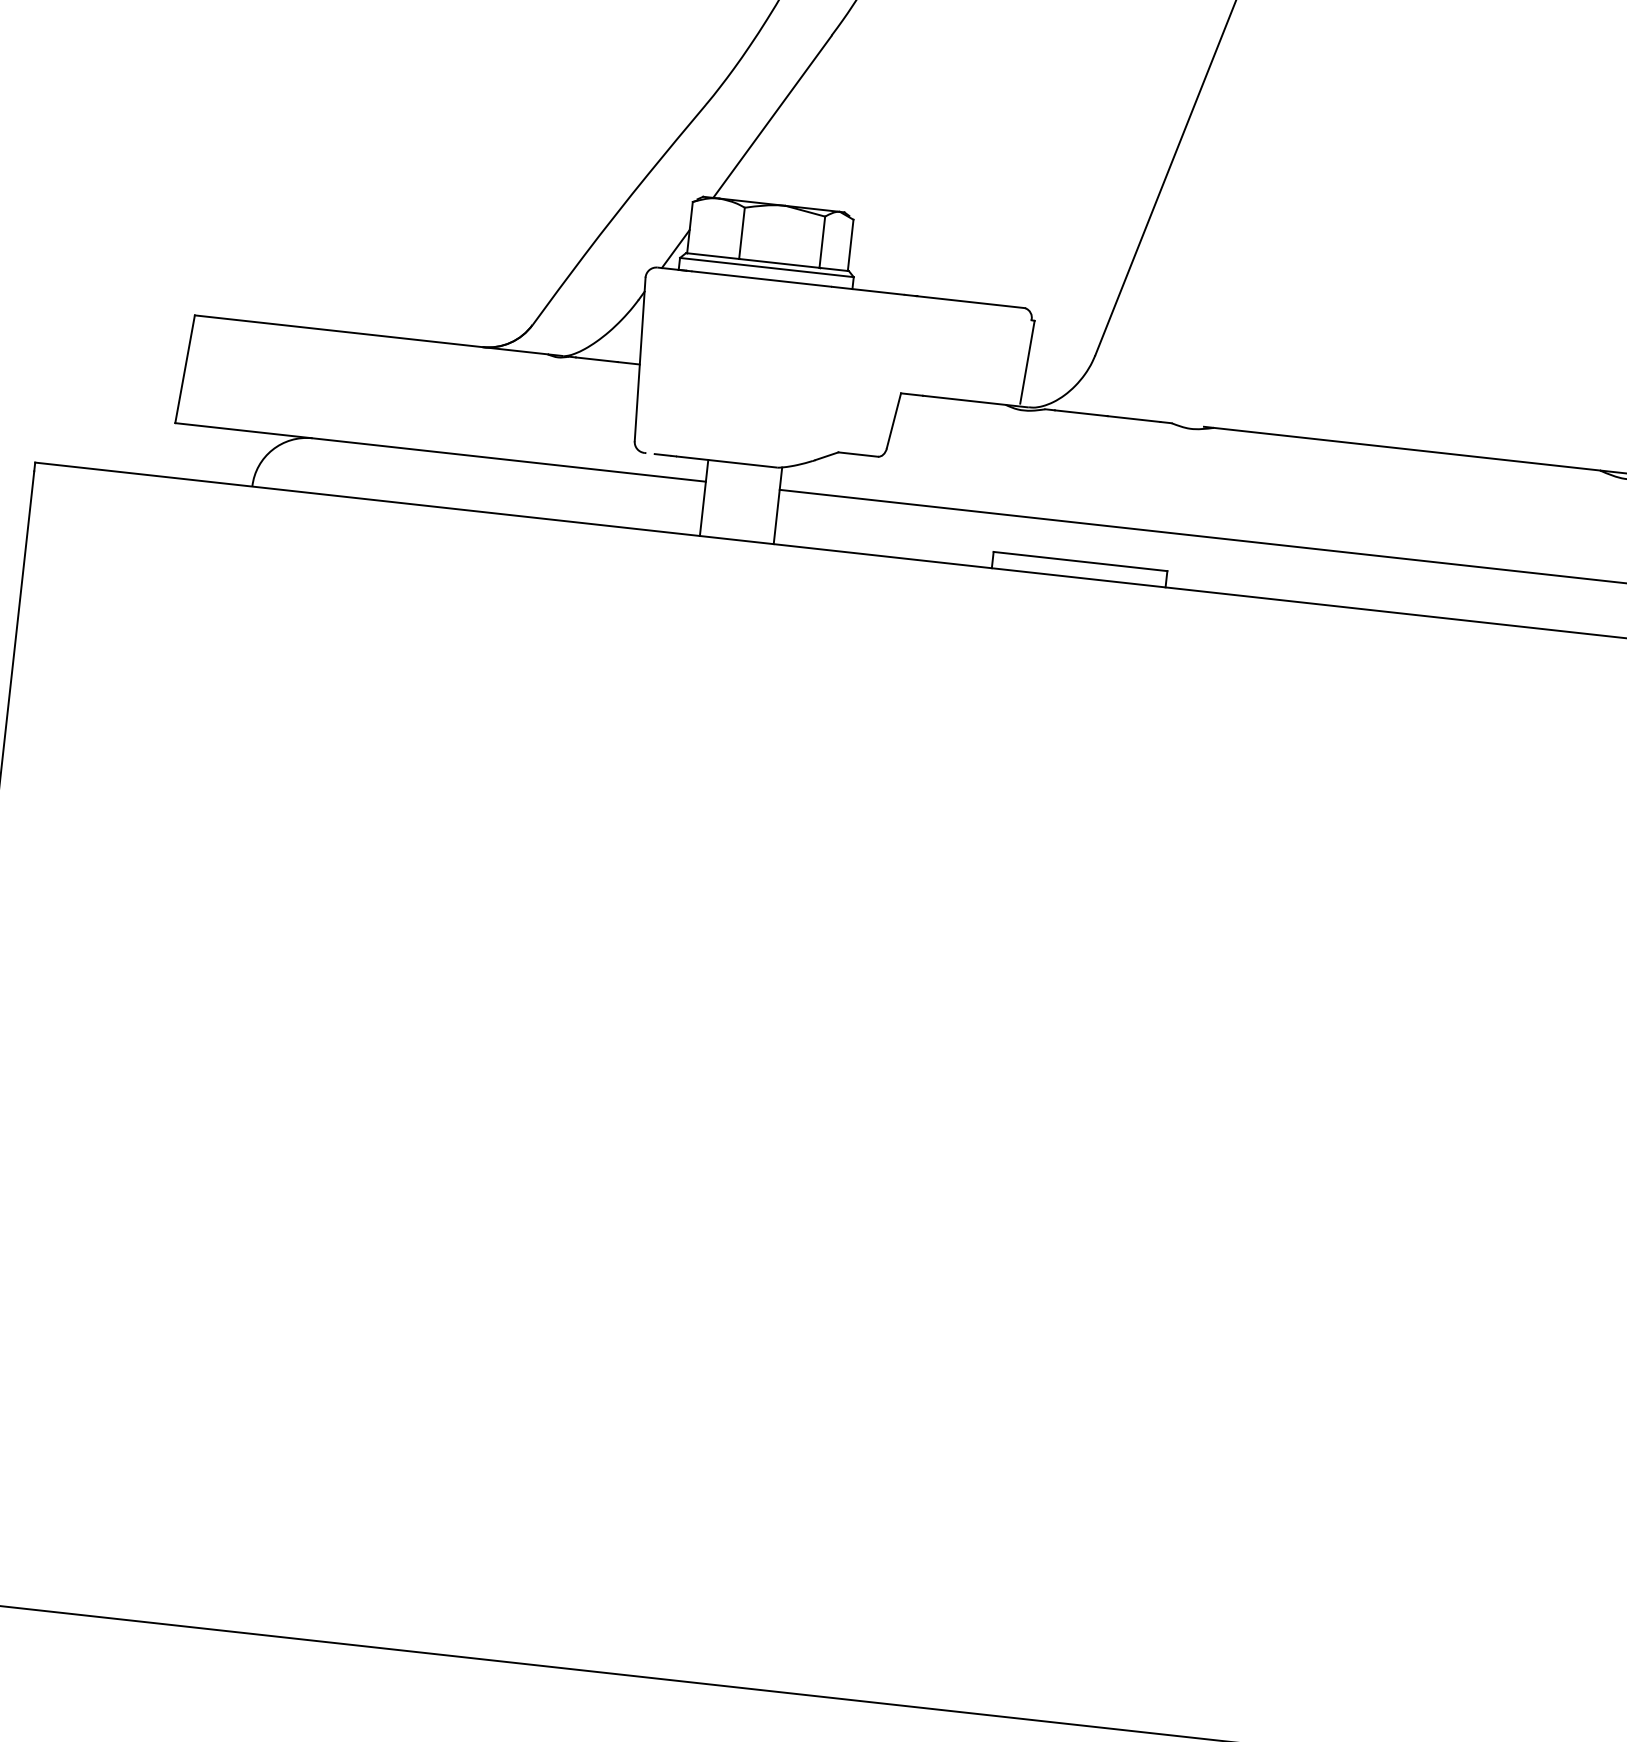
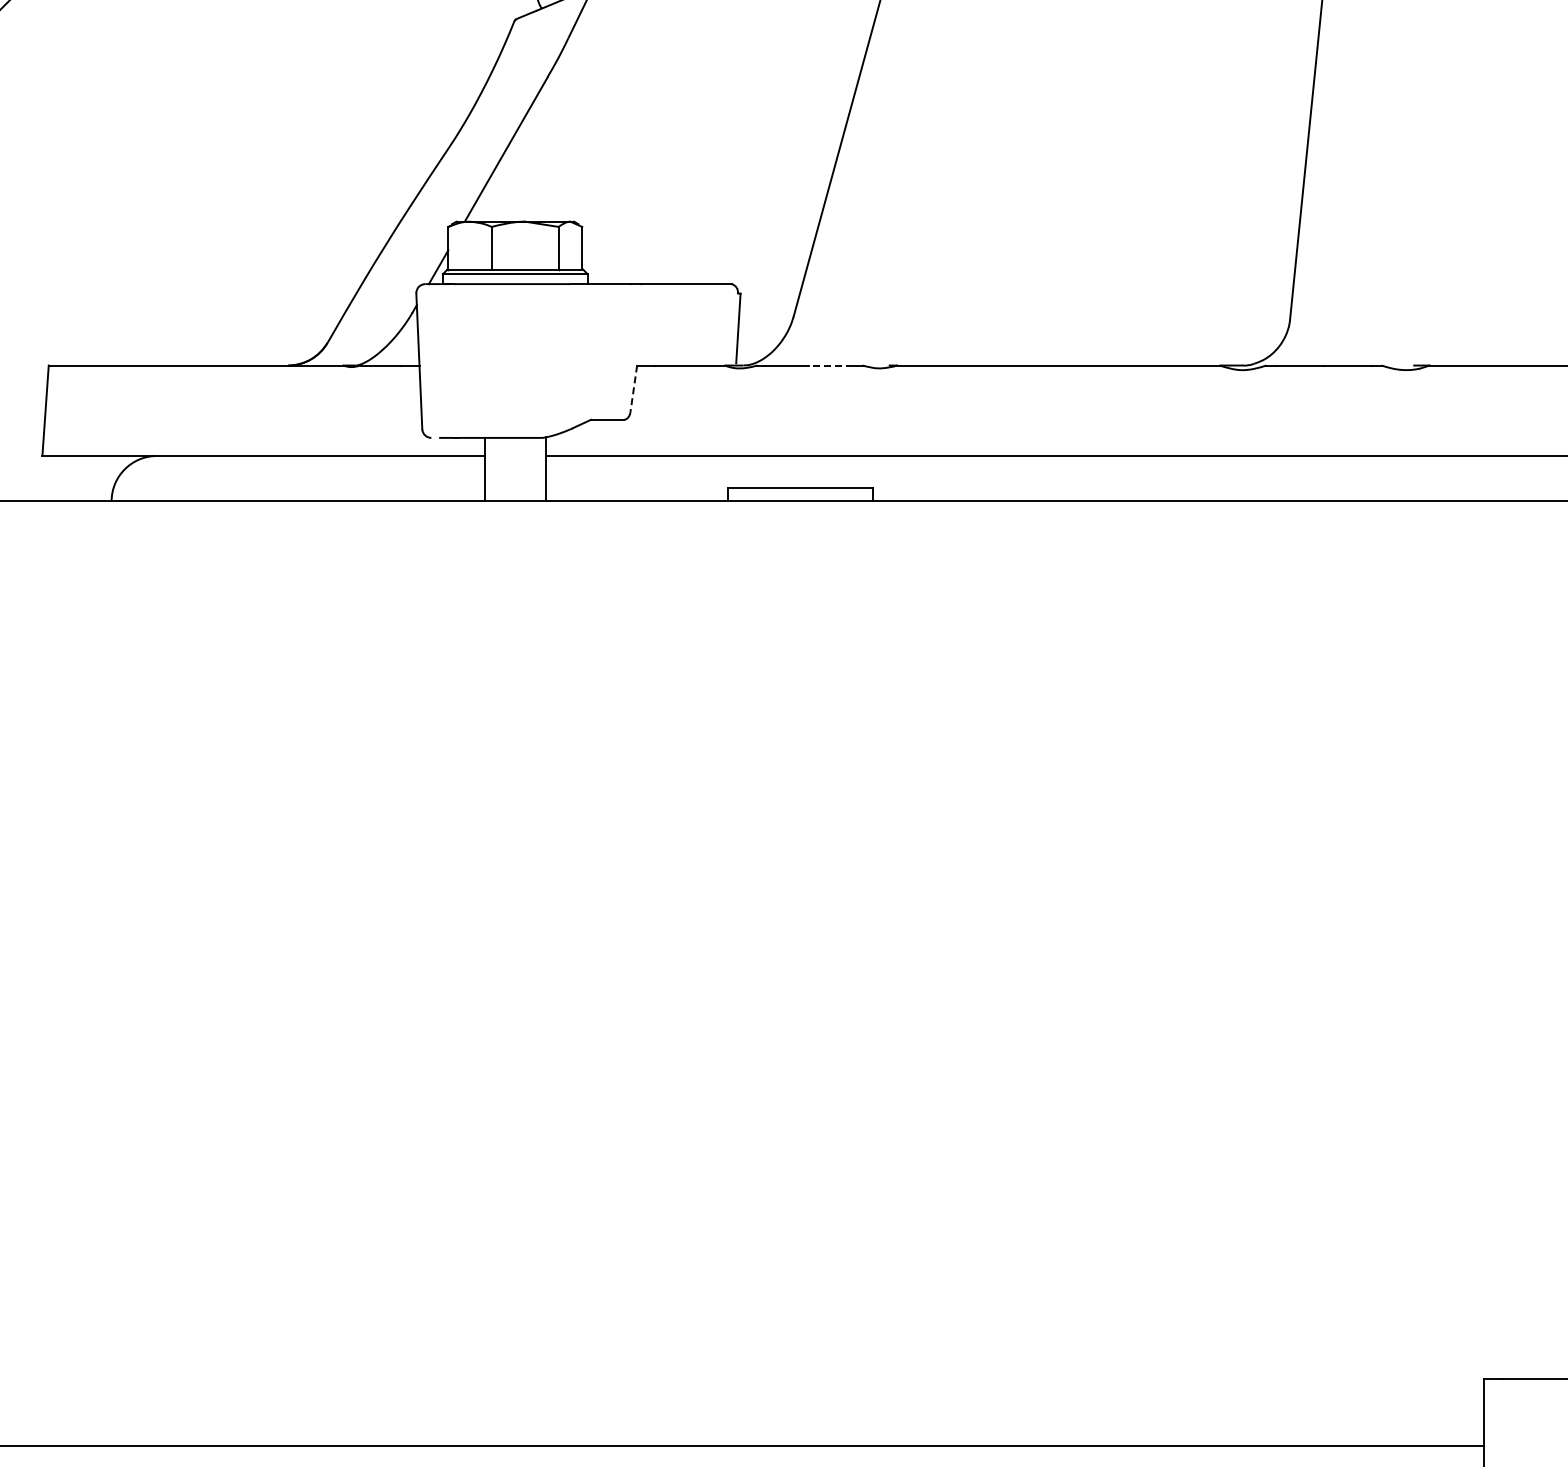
line: (1134, 419) -> (831, 365), solid -> dashed
line: (893, 420) -> (633, 388), solid -> dashed

